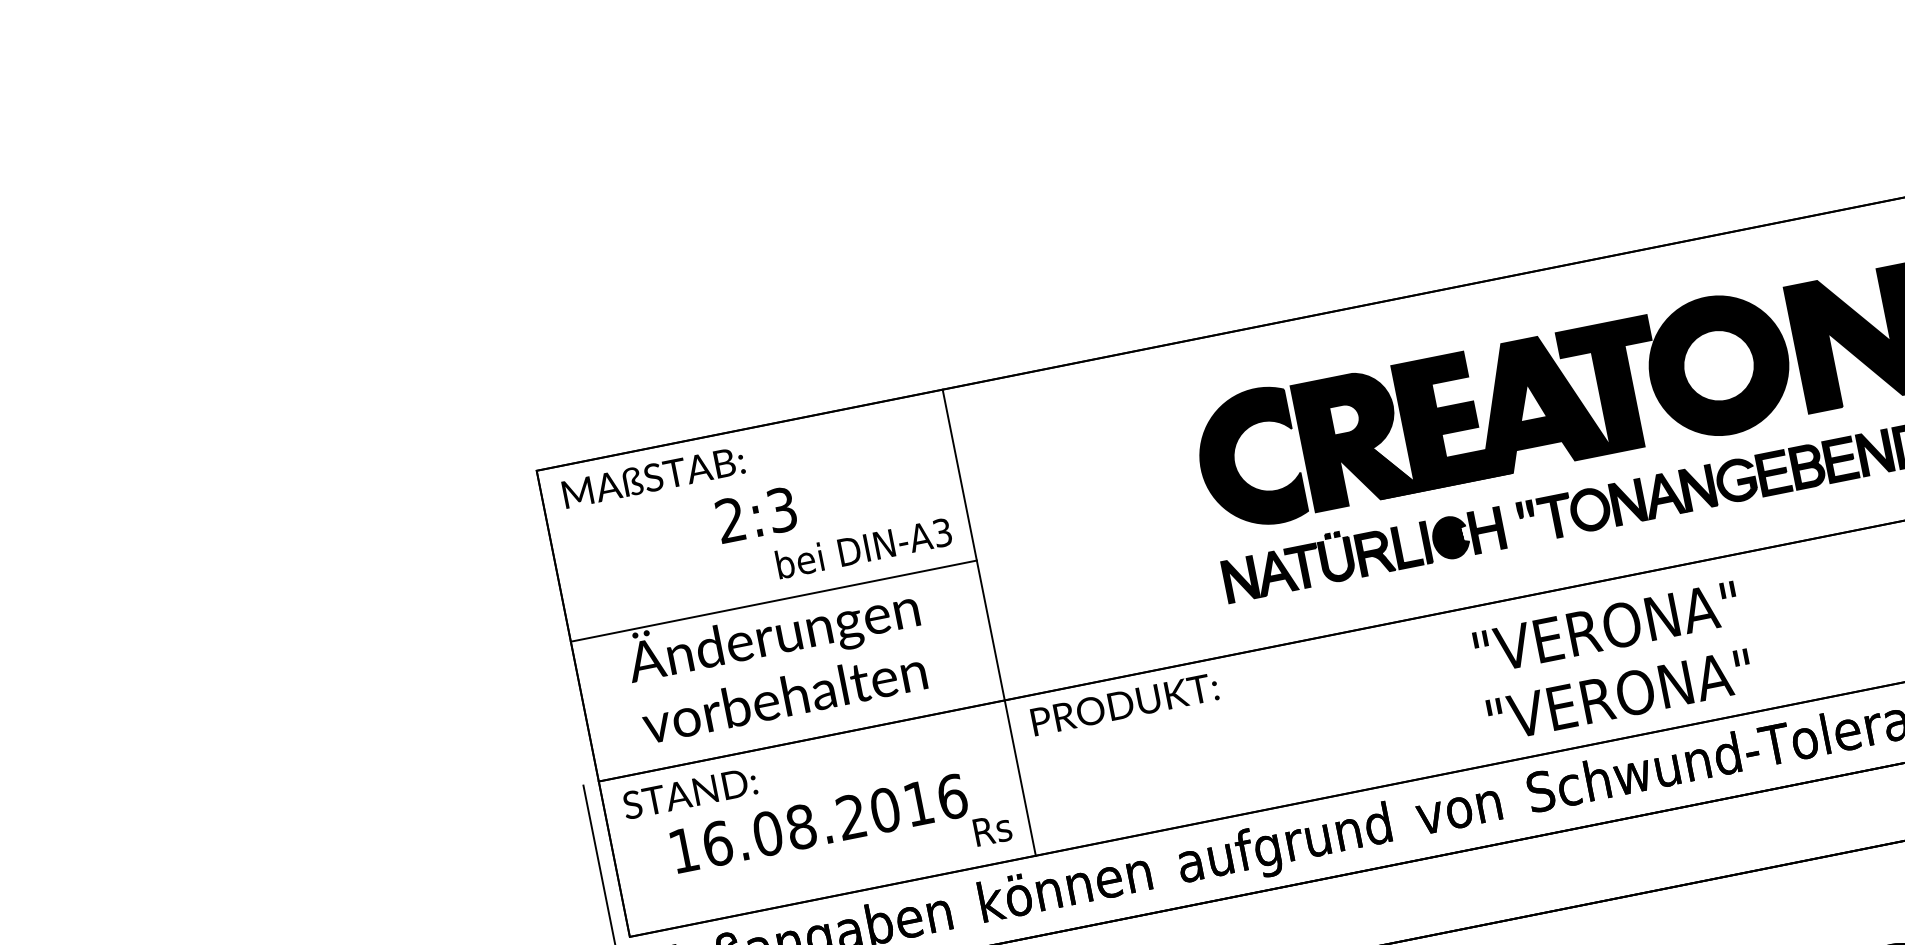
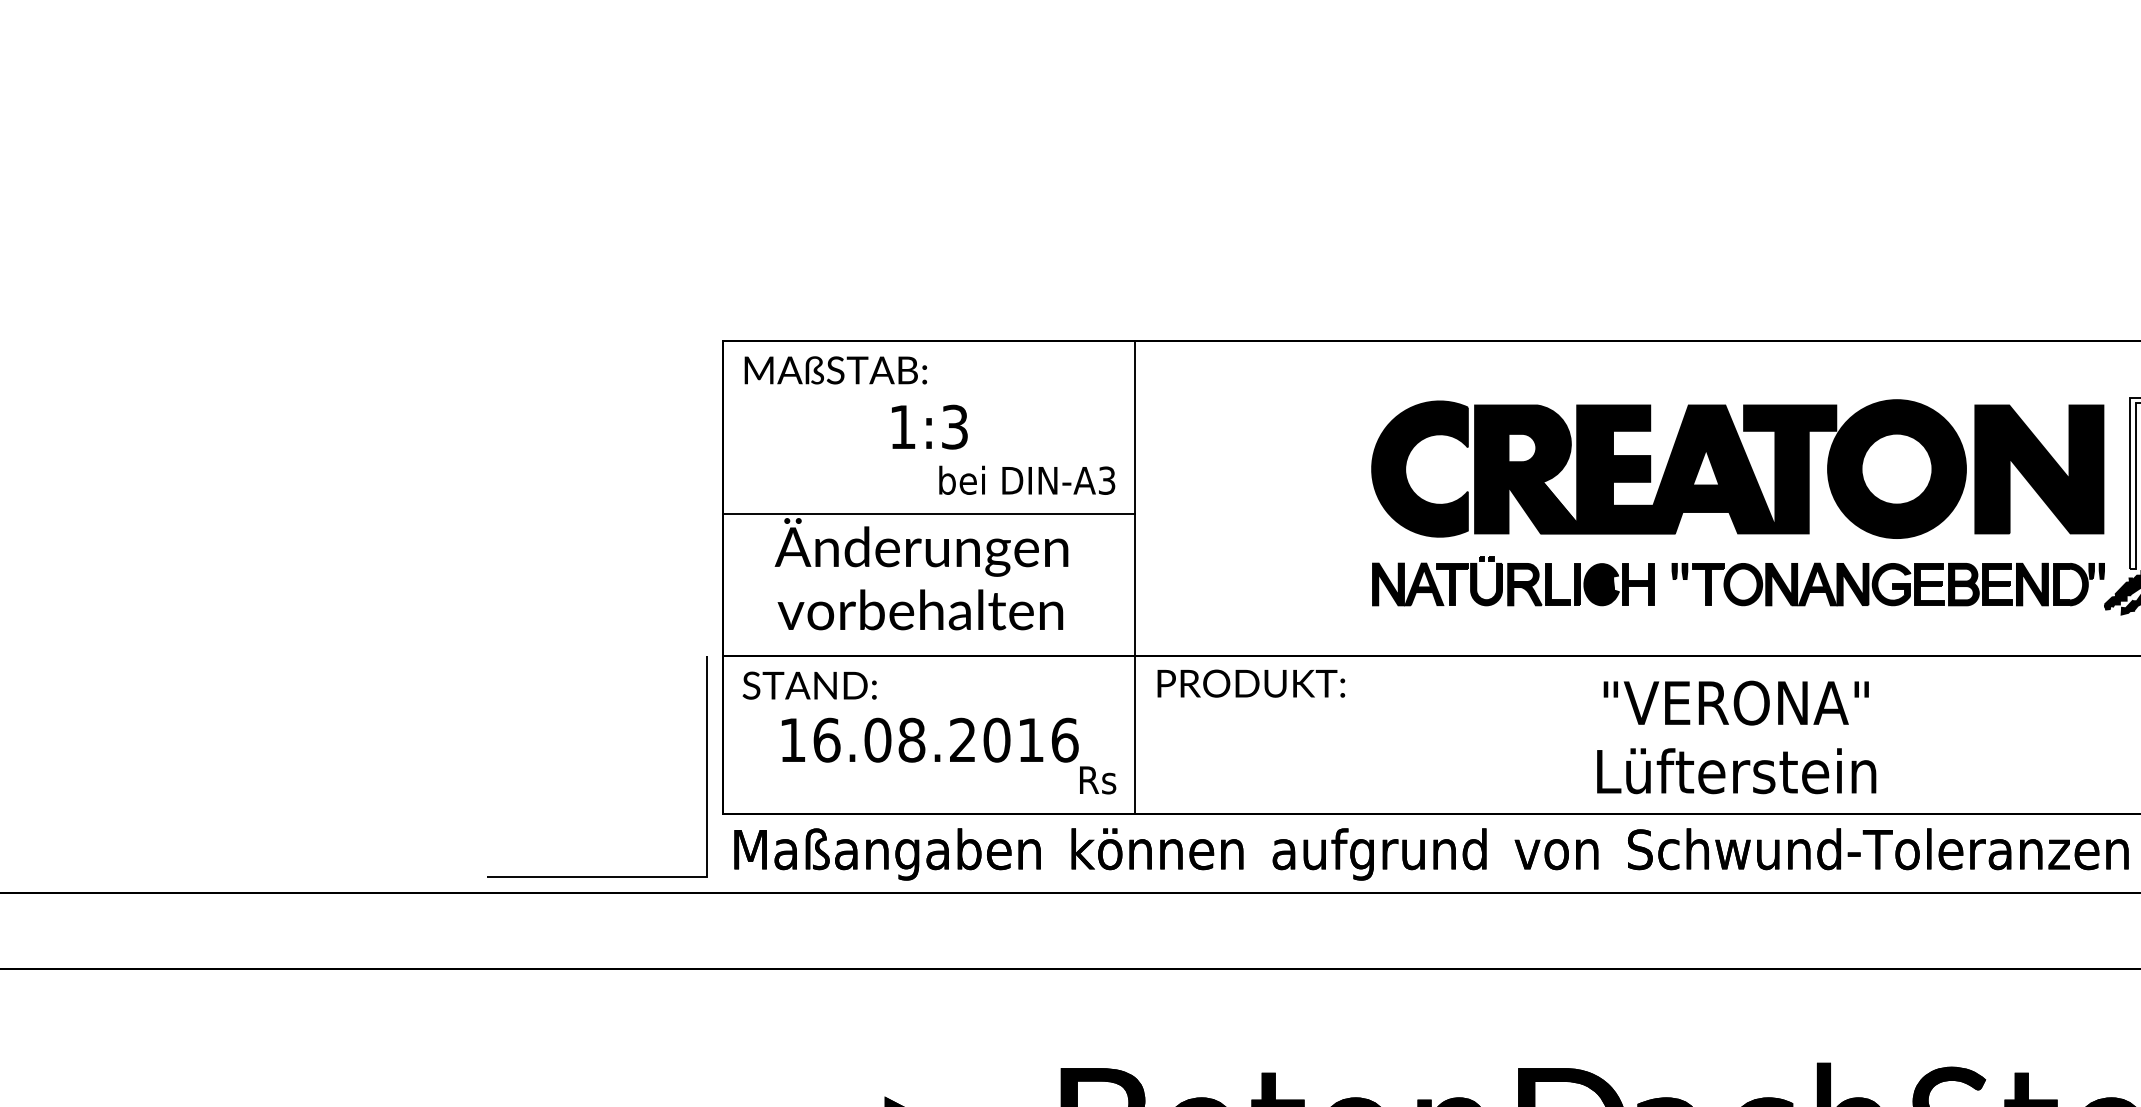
text: (730, 519) -> (902, 426), 2:3 -> 1:3
text: (1620, 695) -> (1736, 771), "VERONA" -> Lüfterstein

